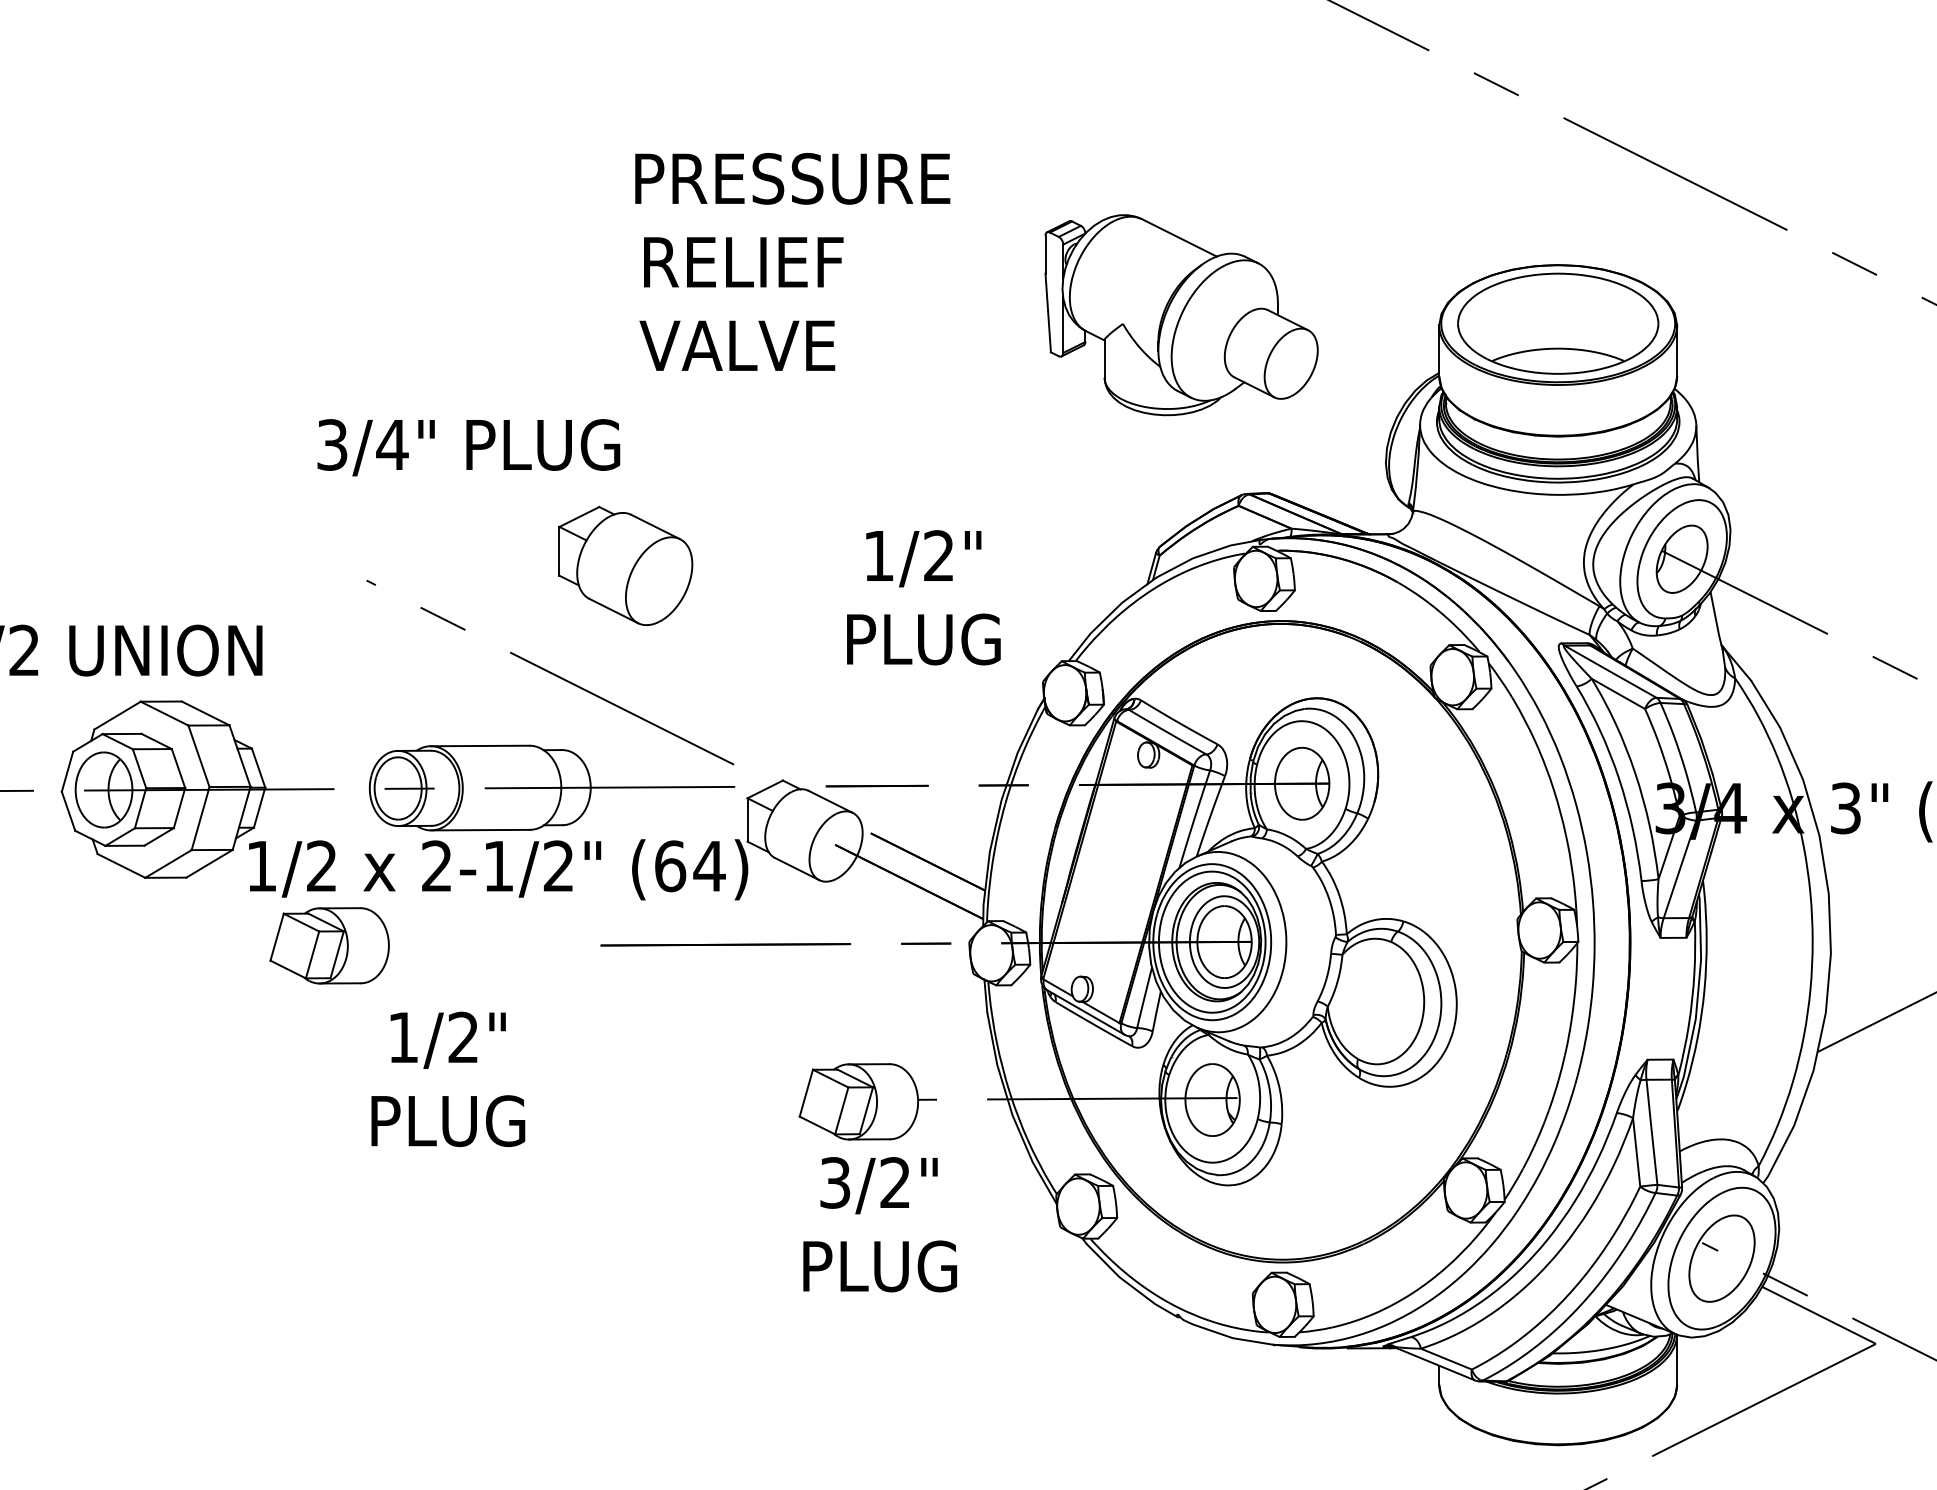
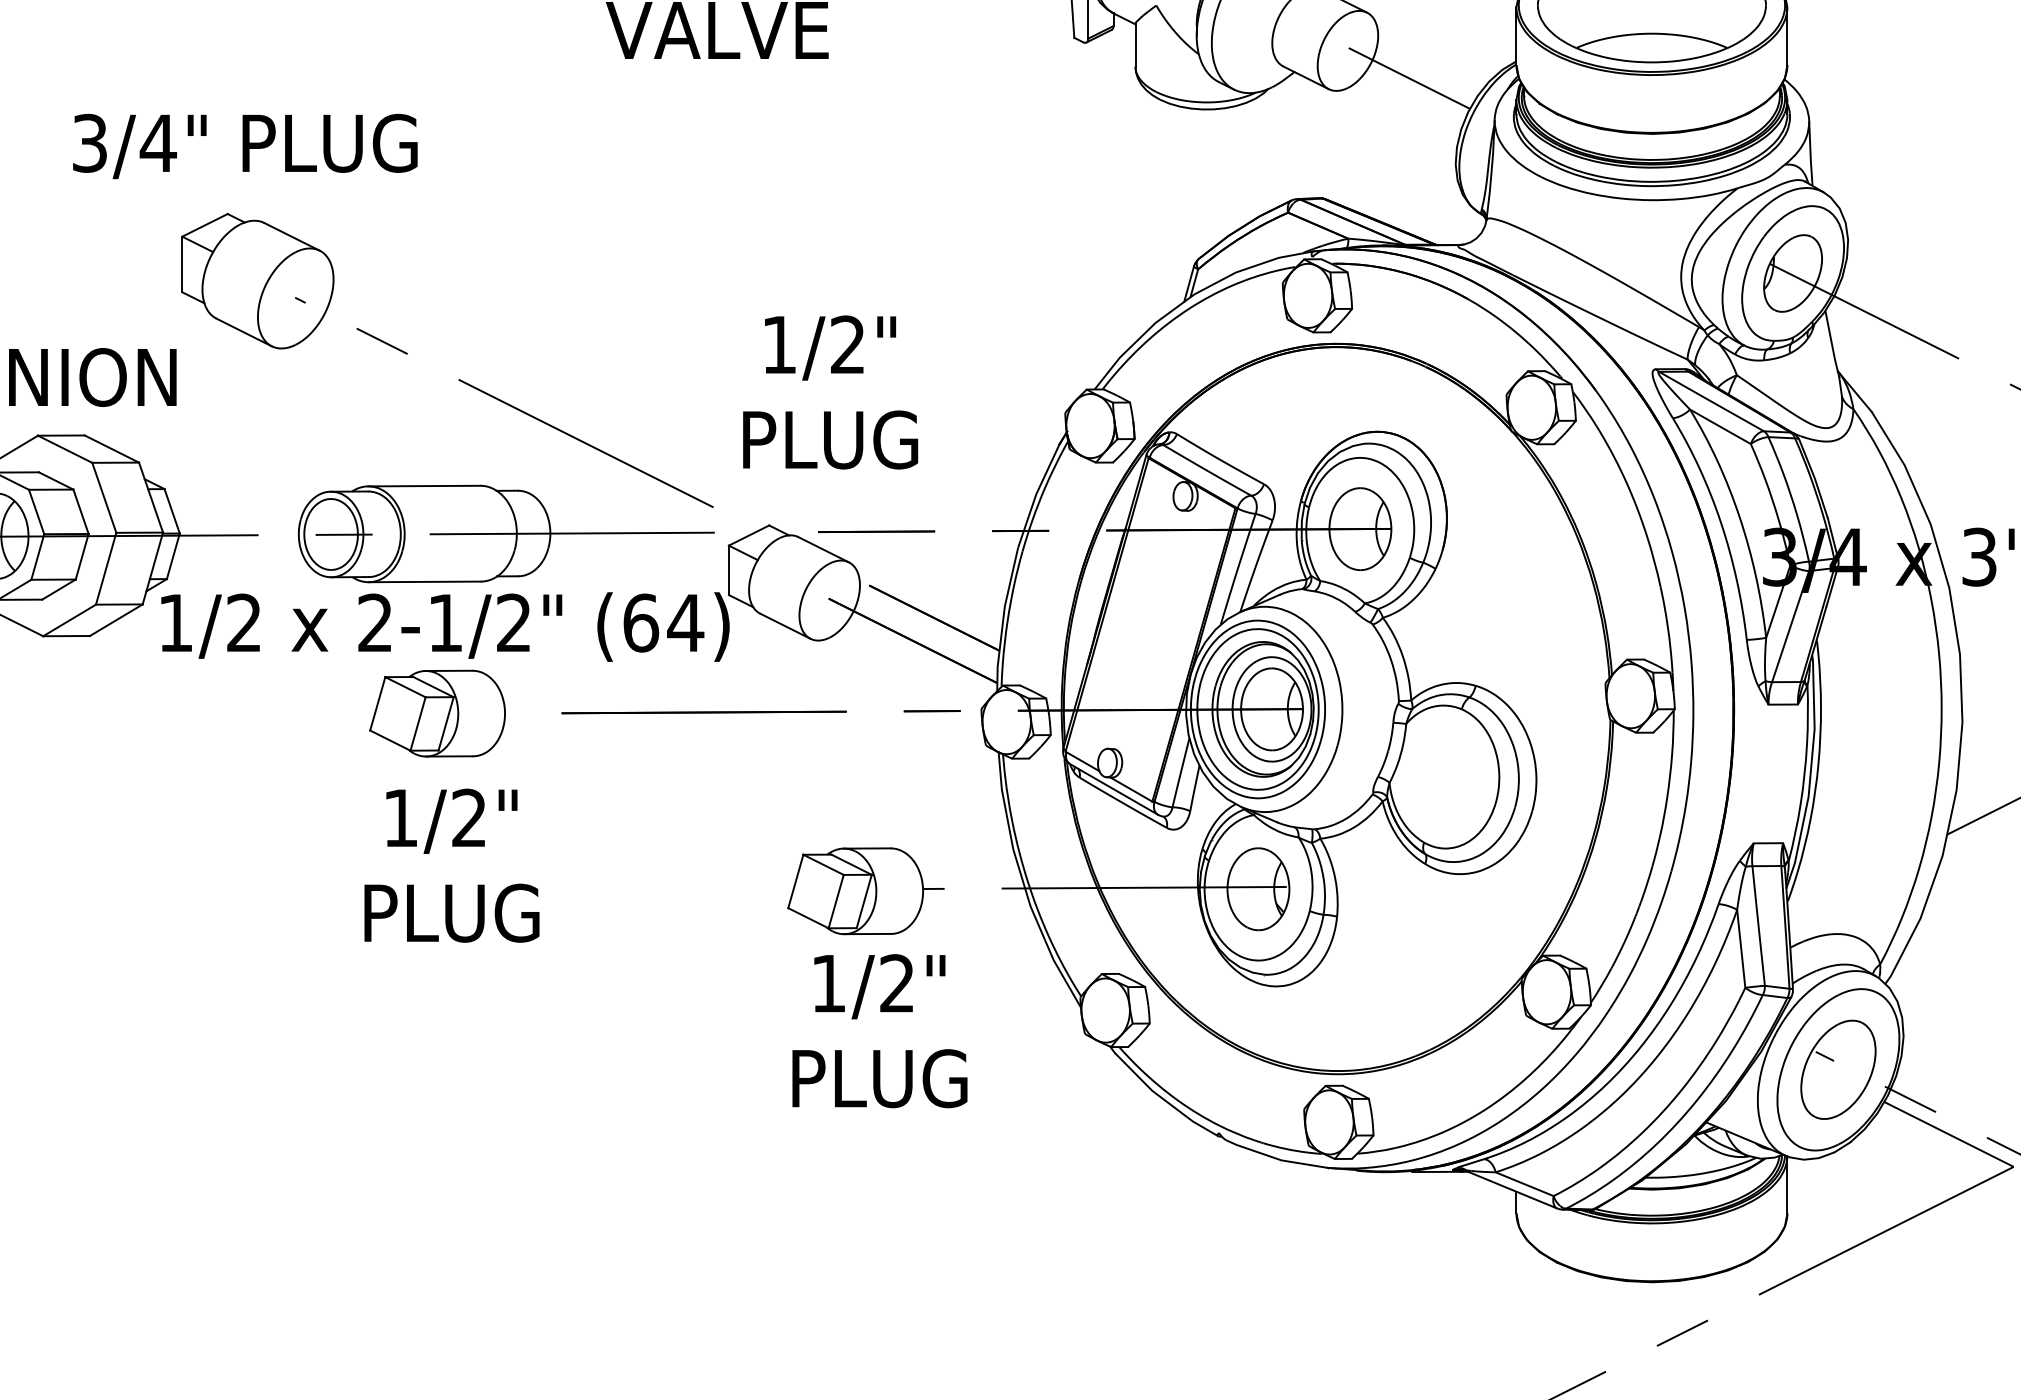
line: (1344, 387) -> (1408, 77), added
text: (468, 447) -> (244, 146), moved
part: (625, 565) -> (257, 280), moved
text: (923, 597) -> (830, 392), moved
part: (329, 945) -> (437, 713), moved
text: (448, 1079) -> (452, 865), moved
text: (835, 1182) -> (829, 983), 3/2" -> 1/2"

